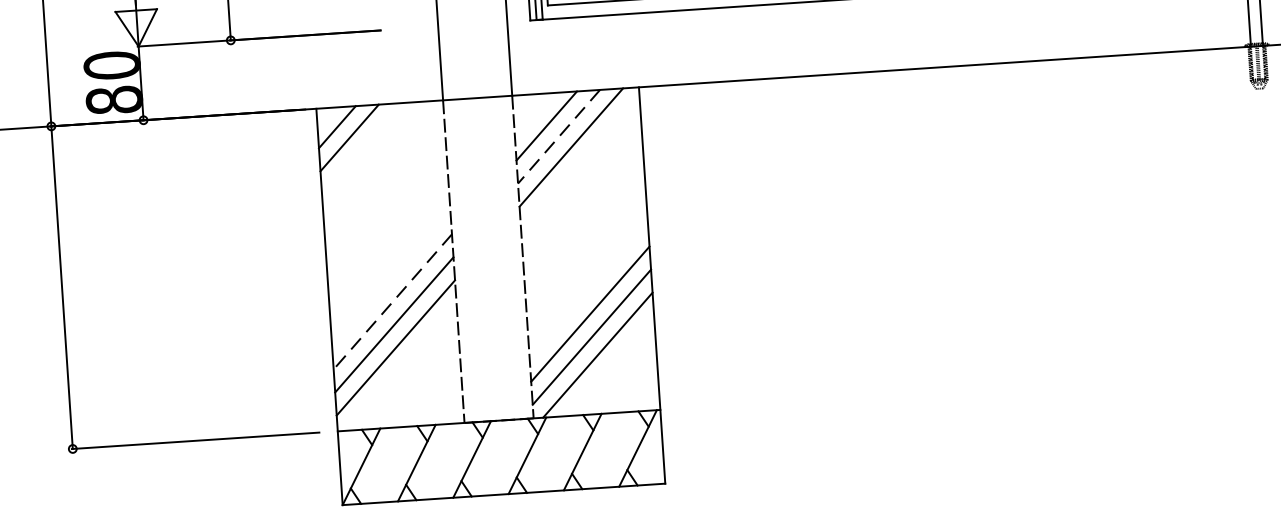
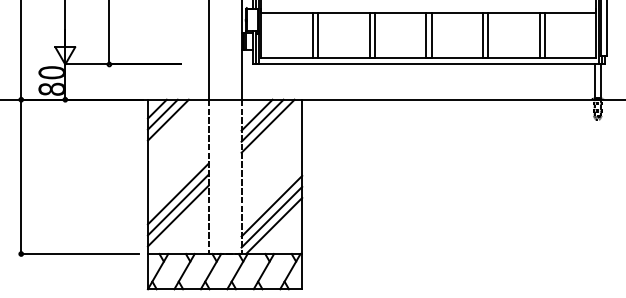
line: (558, 136) -> (262, 120), dashed -> solid
line: (359, 147) -> (167, 119), added
line: (393, 302) -> (178, 194), dashed -> solid

